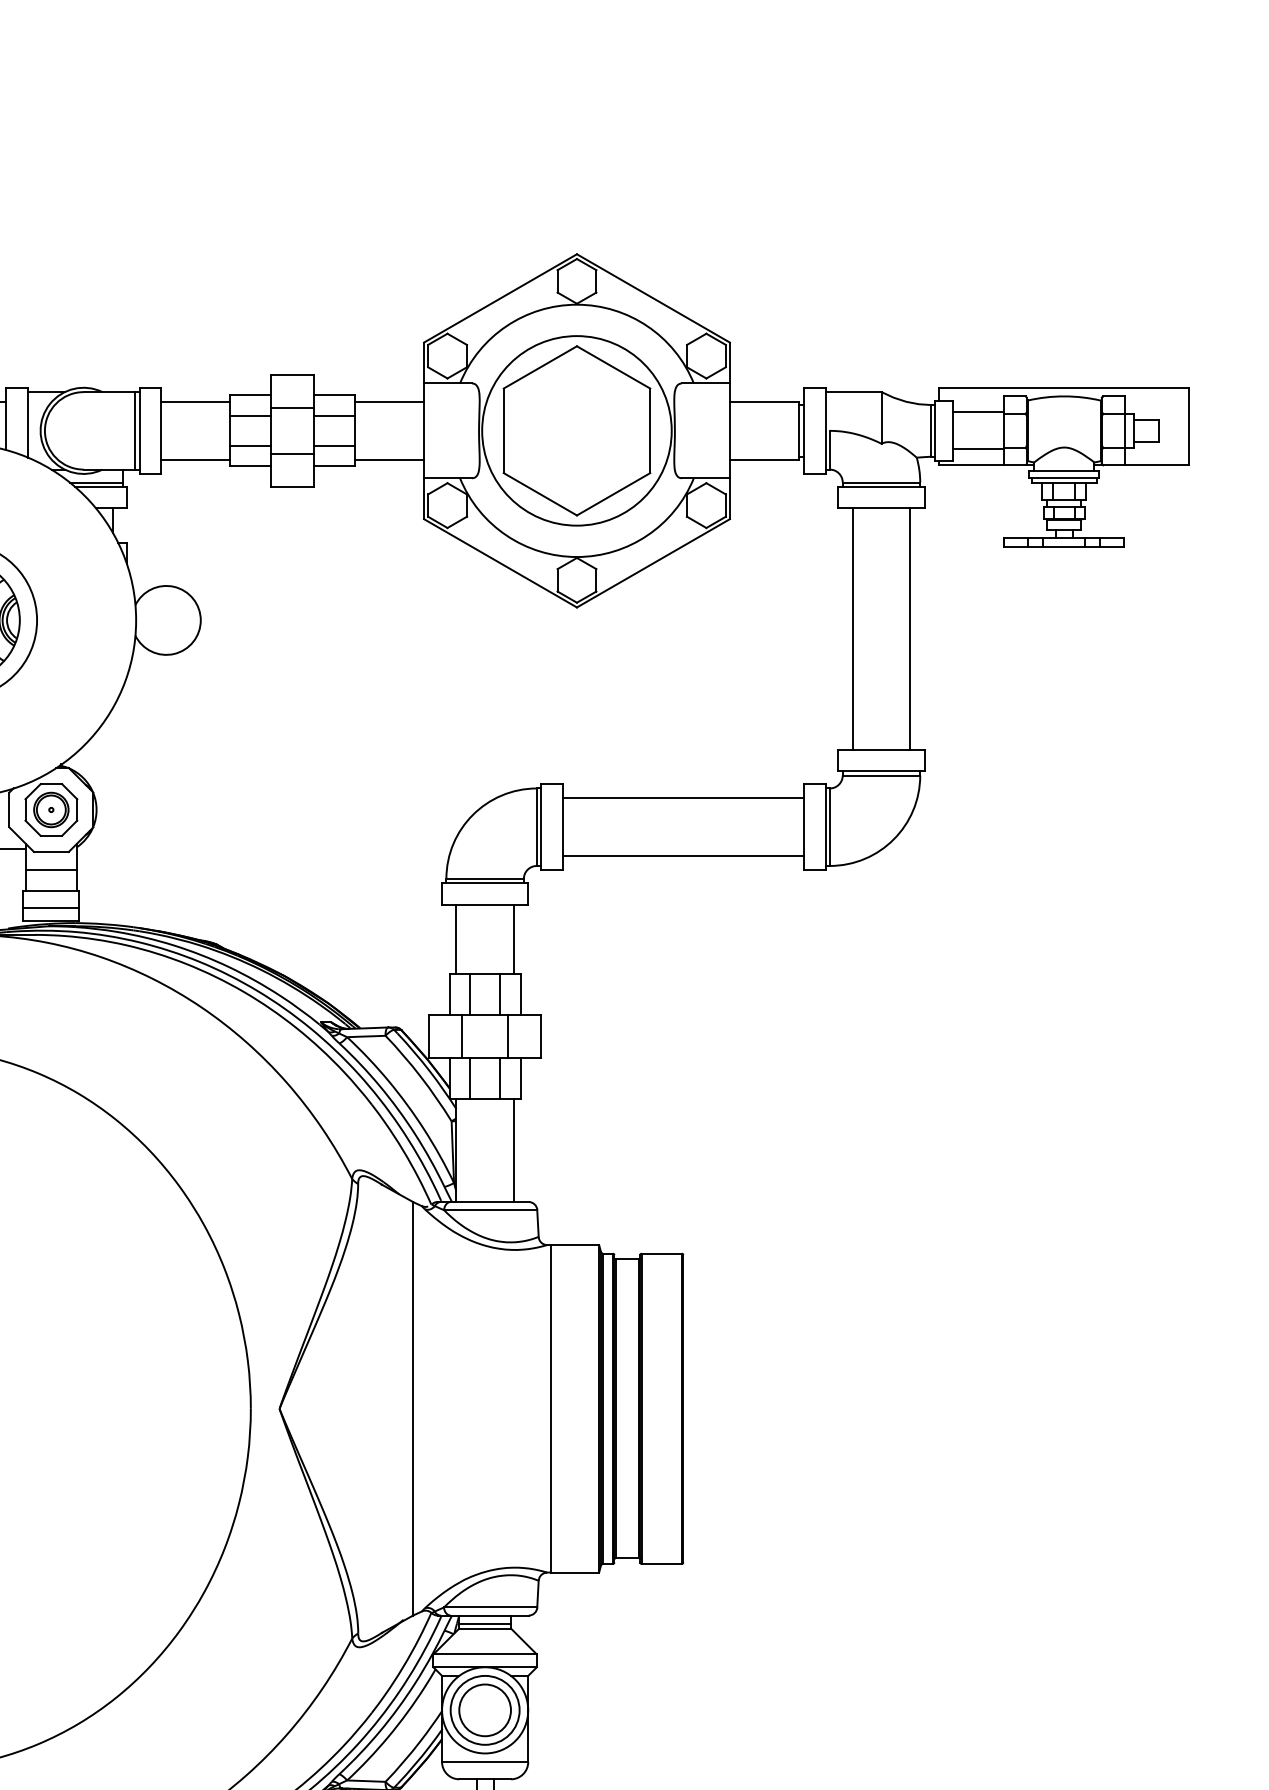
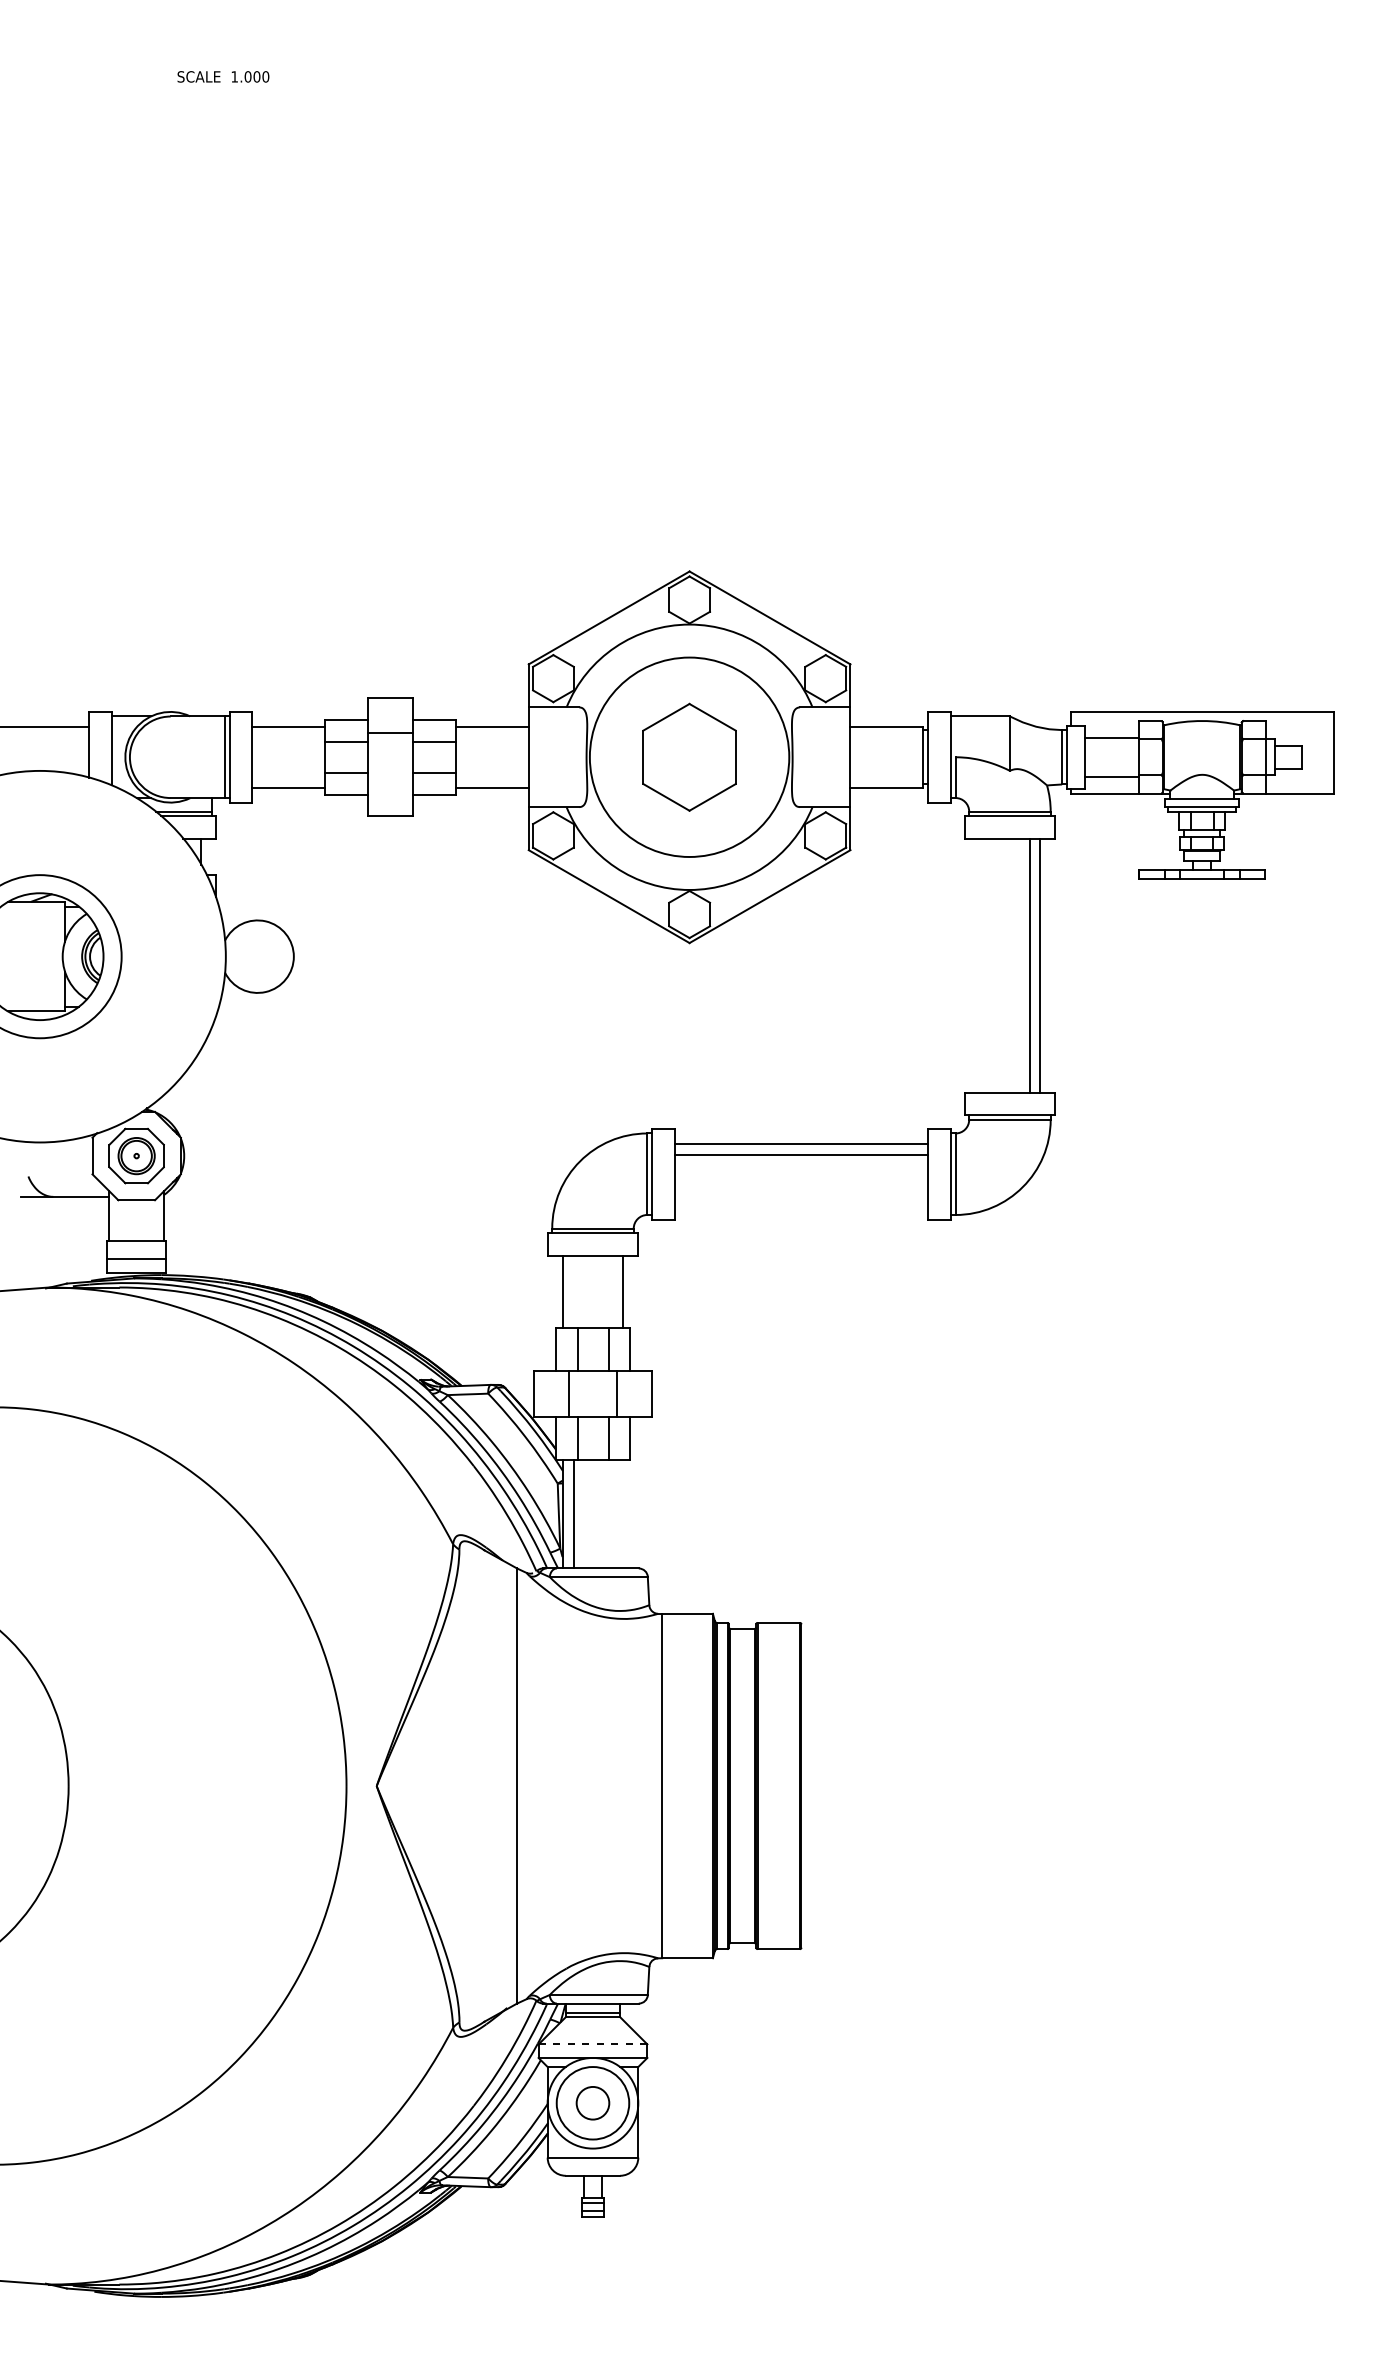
part: (576, 431) -> (689, 757), size x0.6
line: (292, 453) -> (390, 781), removed
line: (852, 628) -> (1030, 965), moved
line: (683, 855) -> (801, 1154), moved
line: (51, 870) -> (136, 1219), removed
line: (514, 1149) -> (574, 1513), moved
line: (485, 1654) -> (593, 2044), solid -> dashed
circle: (484, 1710) -> (592, 2103), size x0.6

